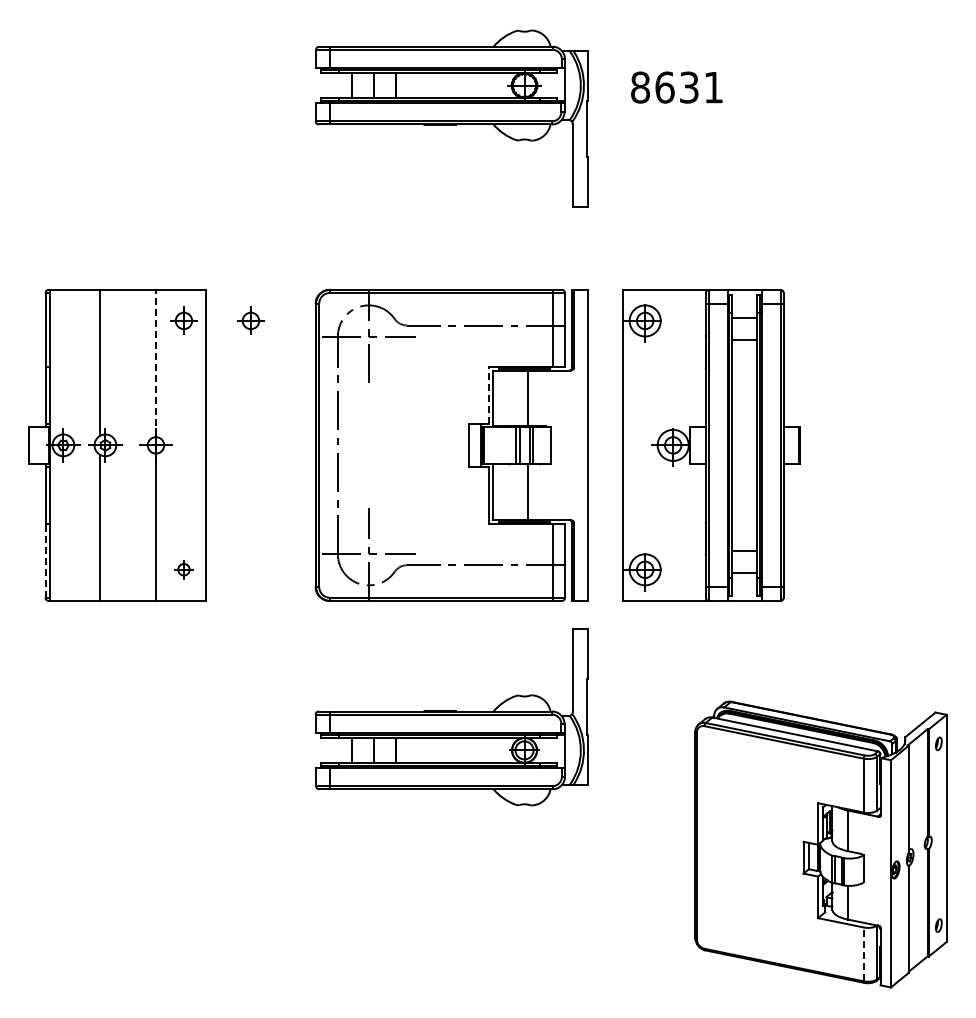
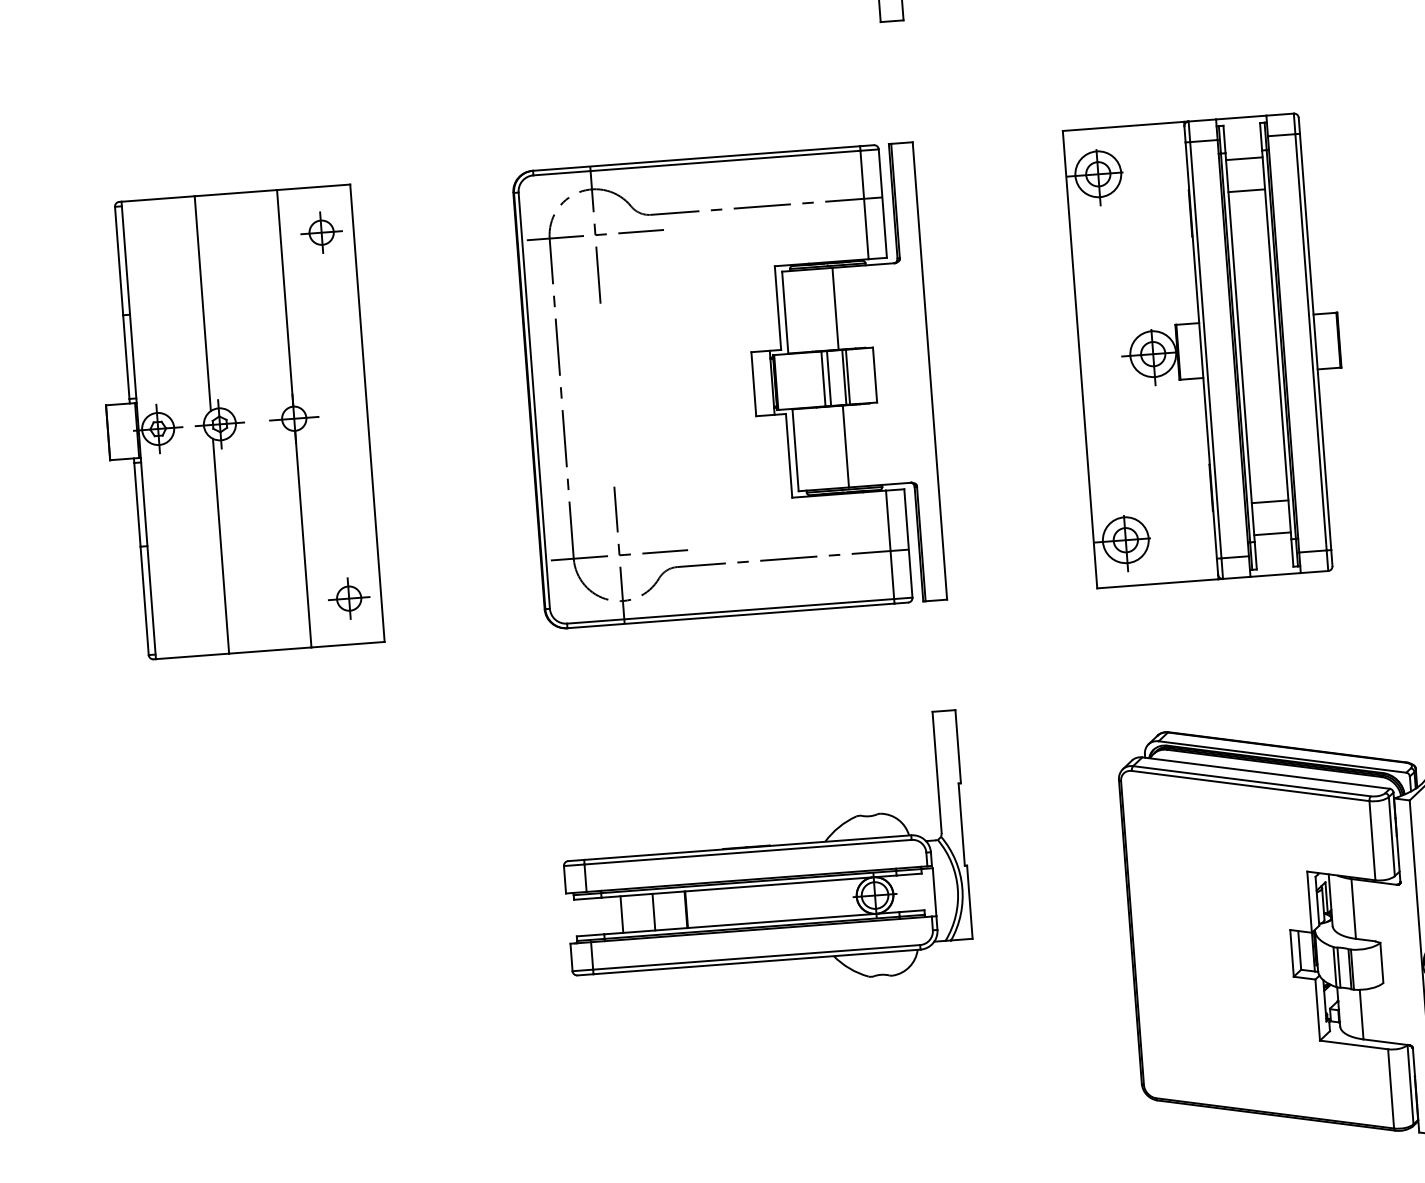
part: (250, 320) -> (419, 224), removed
line: (155, 363) -> (284, 298), dashed -> solid
line: (488, 394) -> (777, 307), dashed -> solid
part: (711, 445) -> (1209, 350), moved
line: (45, 560) -> (144, 600), dashed -> solid
part: (183, 569) -> (348, 598), size x1.43
part: (451, 717) -> (764, 855), moved
line: (863, 954) -> (1390, 1089), dashed -> solid

